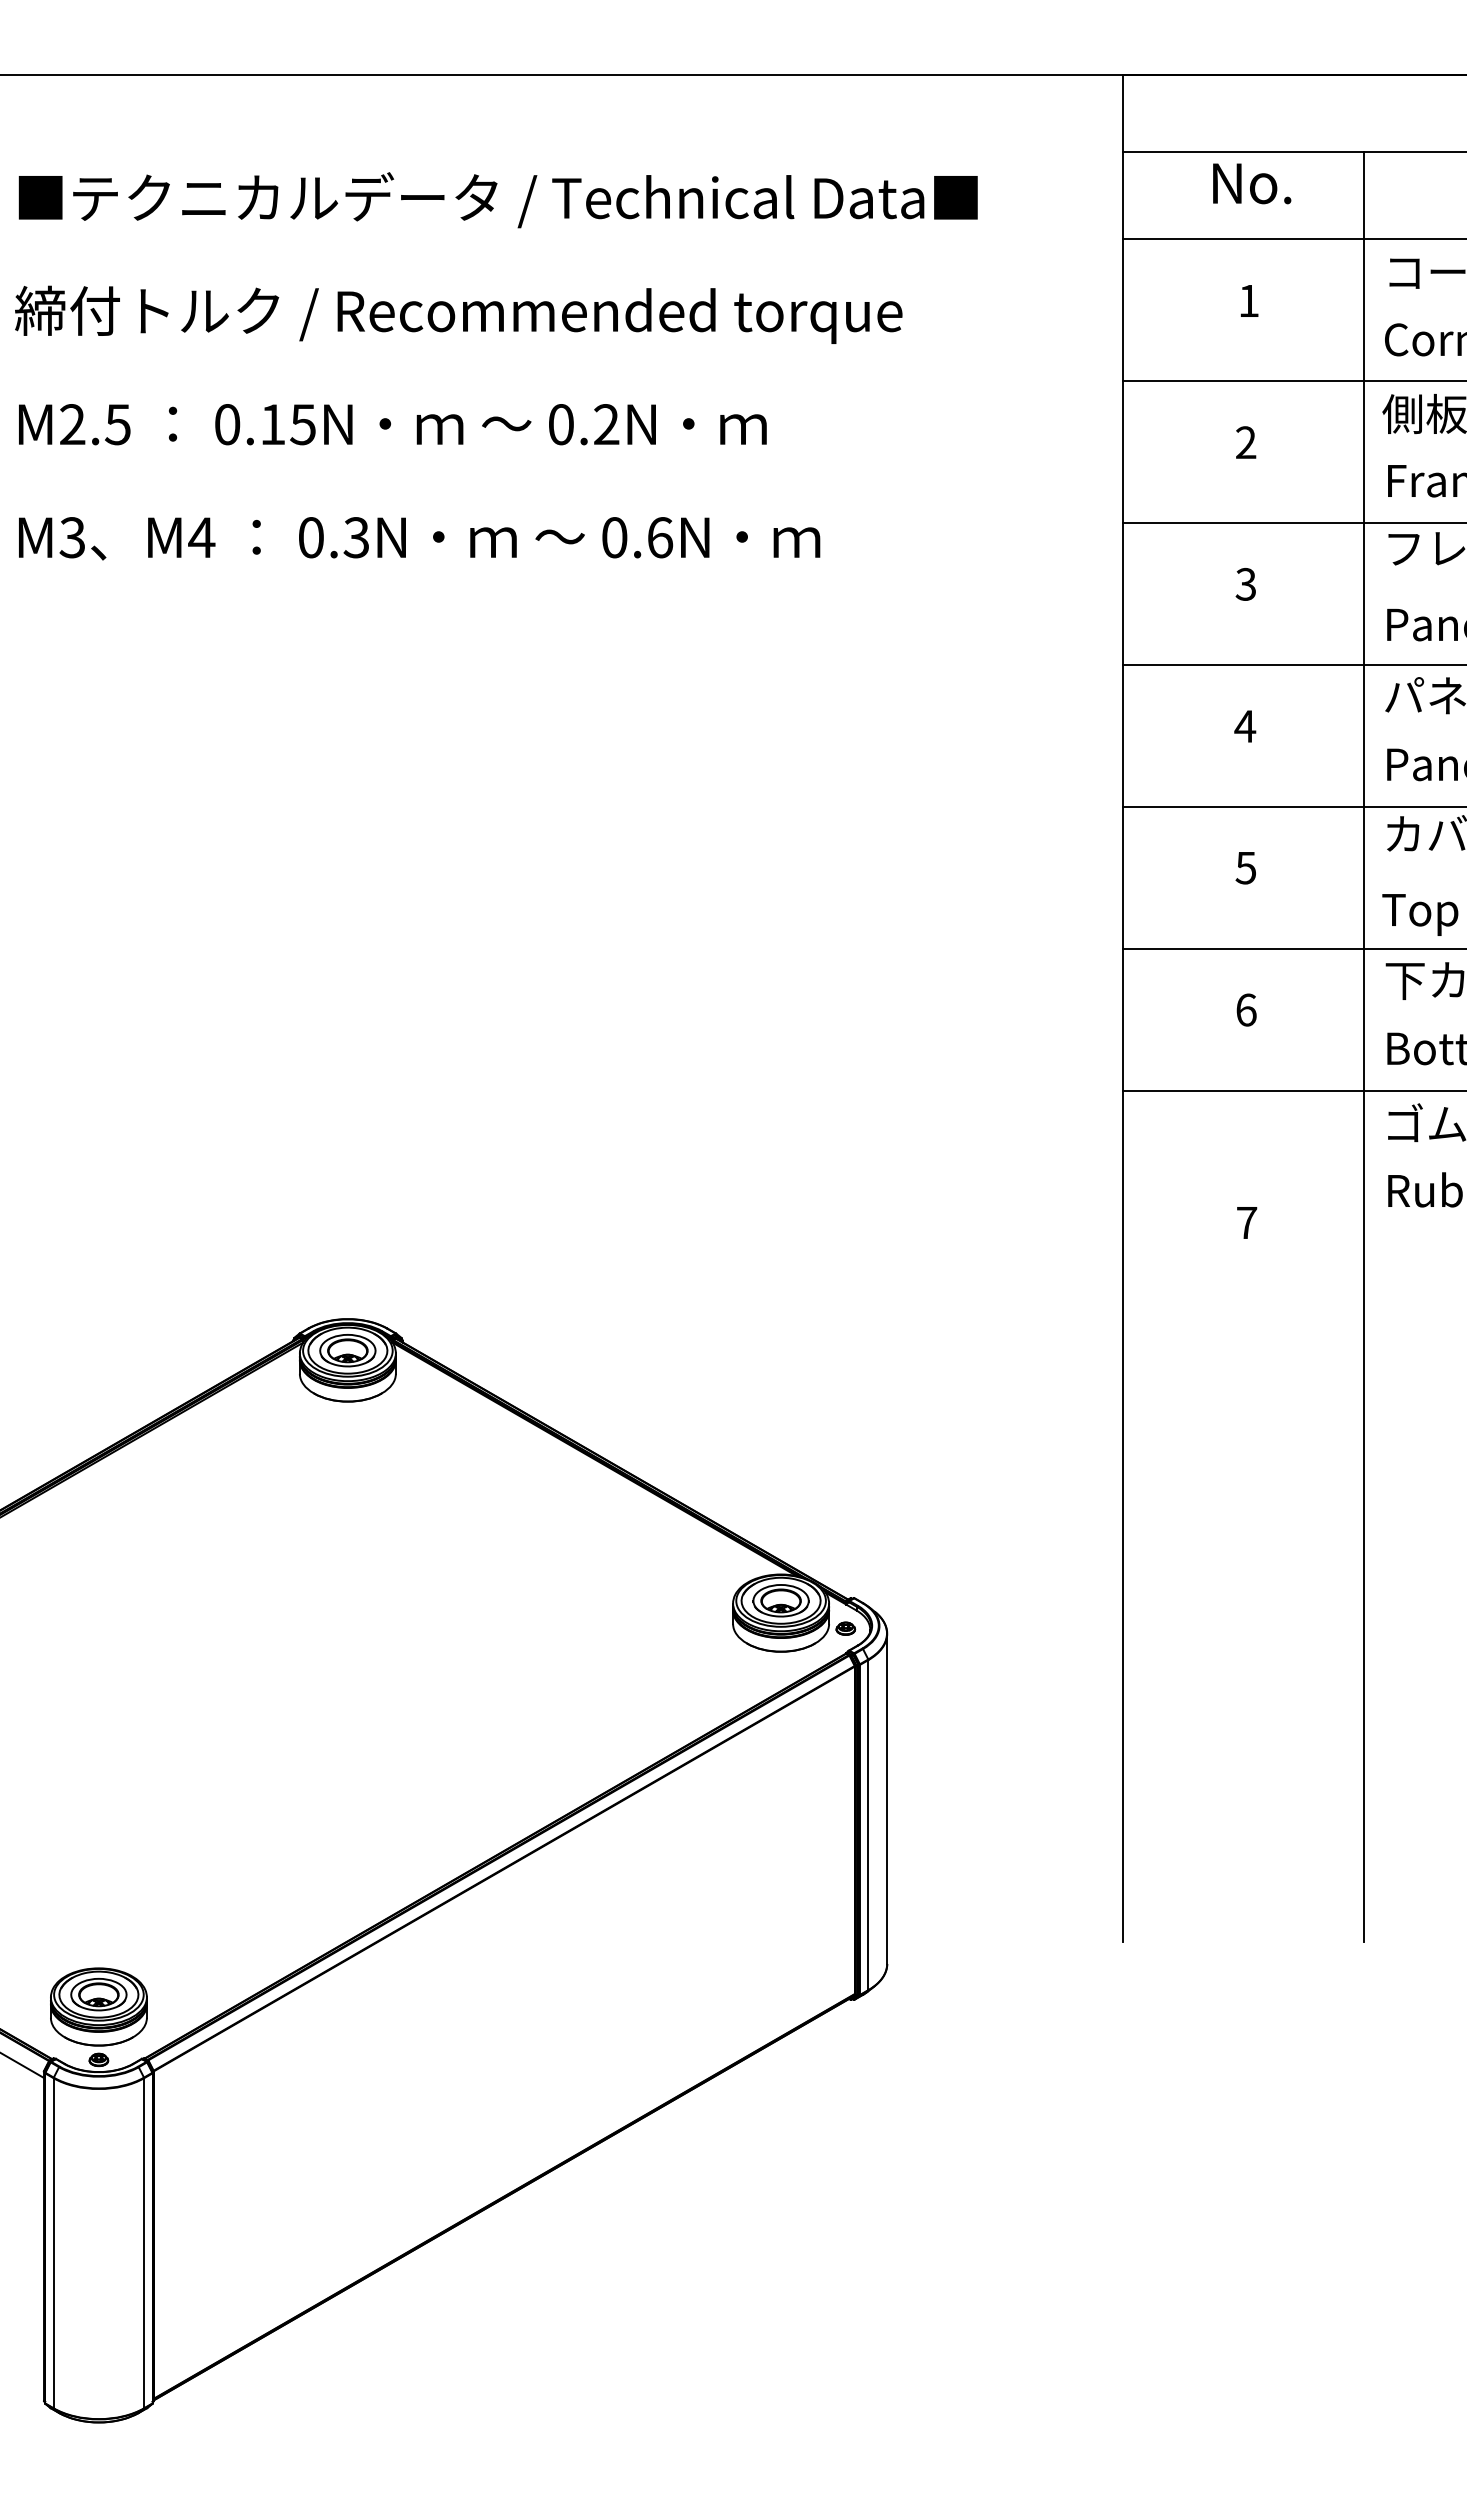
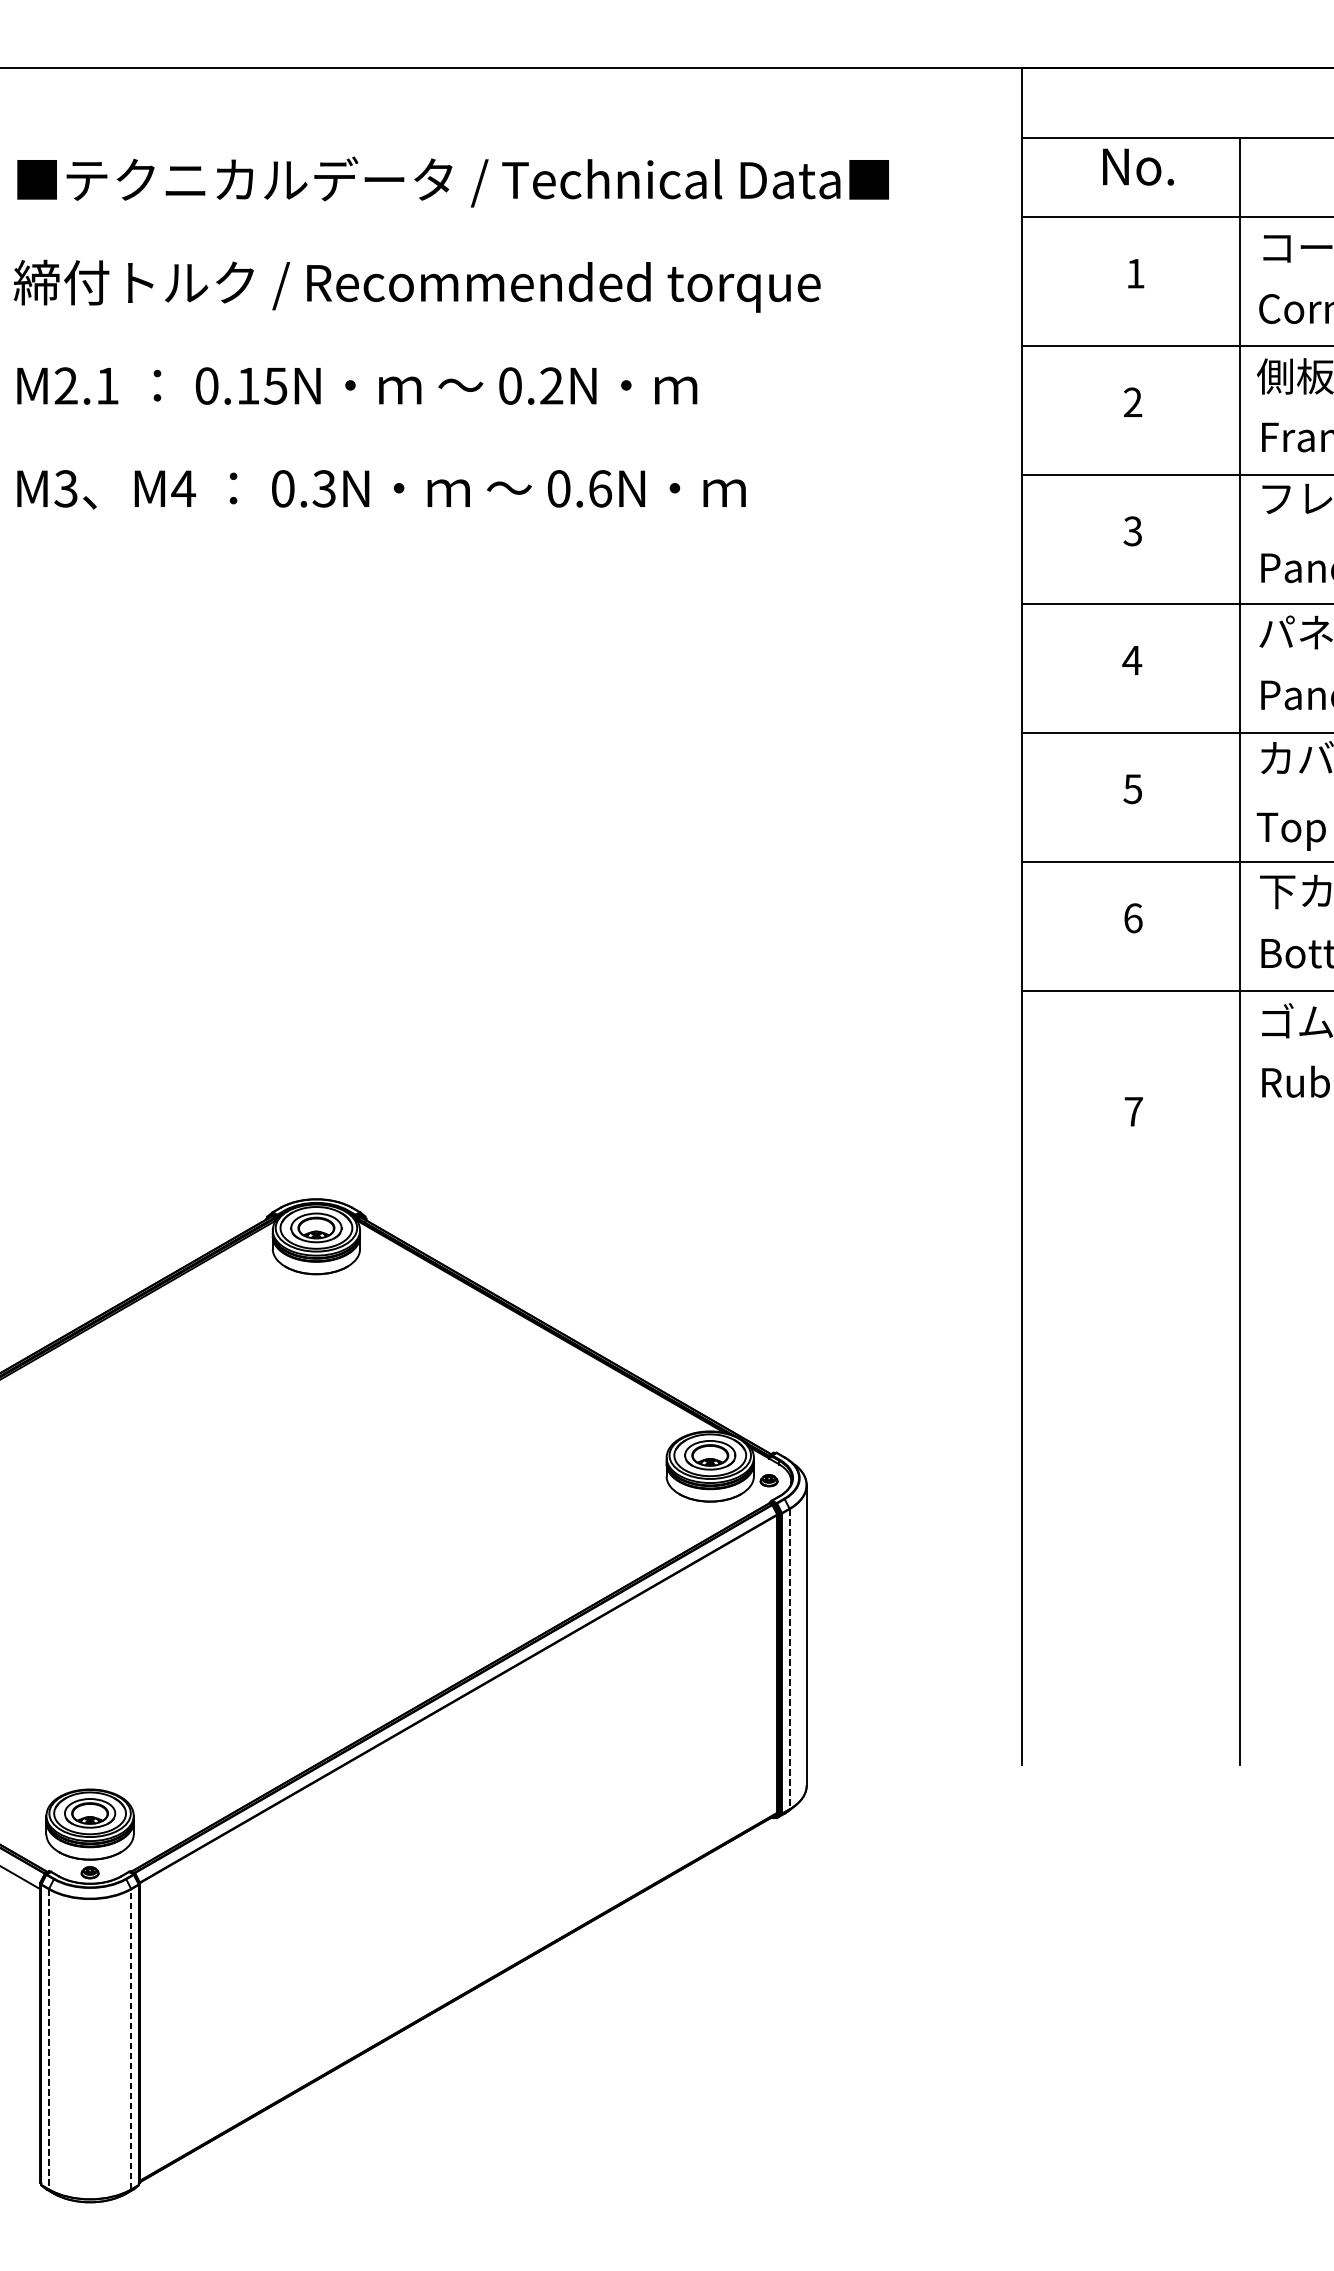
text: (117, 424) -> (106, 385), M2.5 -> M2.1
line: (868, 1825) -> (789, 1659), solid -> dashed
line: (144, 2242) -> (131, 2038), solid -> dashed
line: (53, 2243) -> (48, 2039), solid -> dashed

